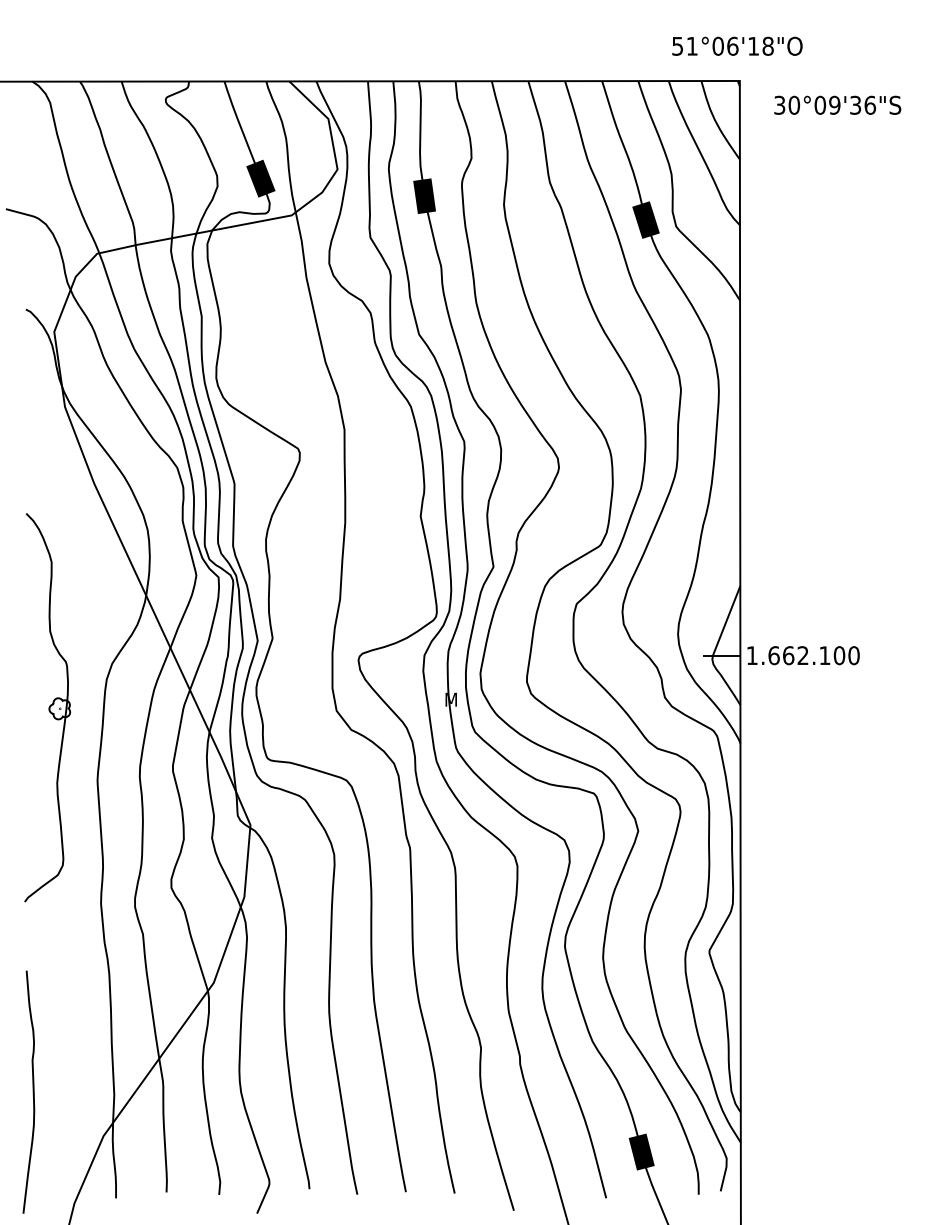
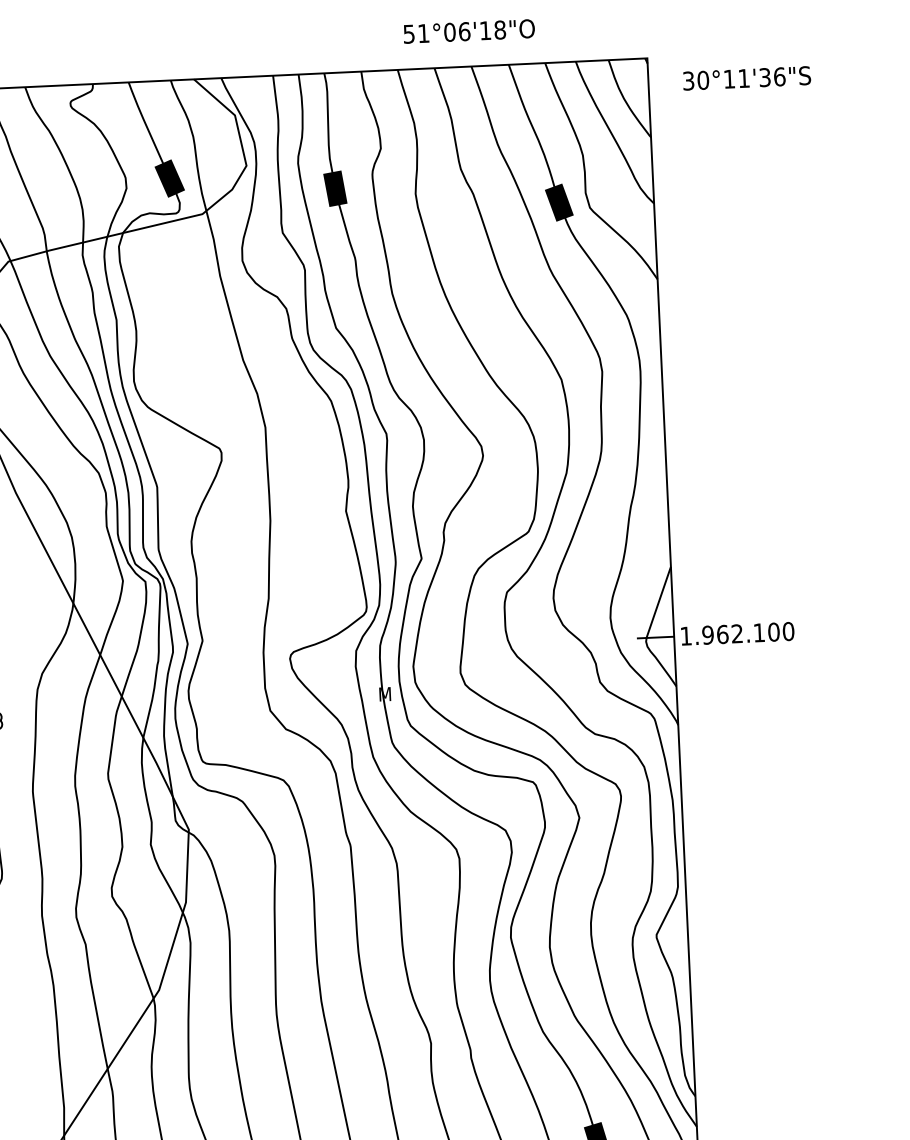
text: (737, 45) -> (469, 30), moved
text: (827, 104) -> (736, 78), 30°09'36"S -> 30°11'36"S
text: (773, 655) -> (707, 635), 1.662.100 -> 1.962.100

